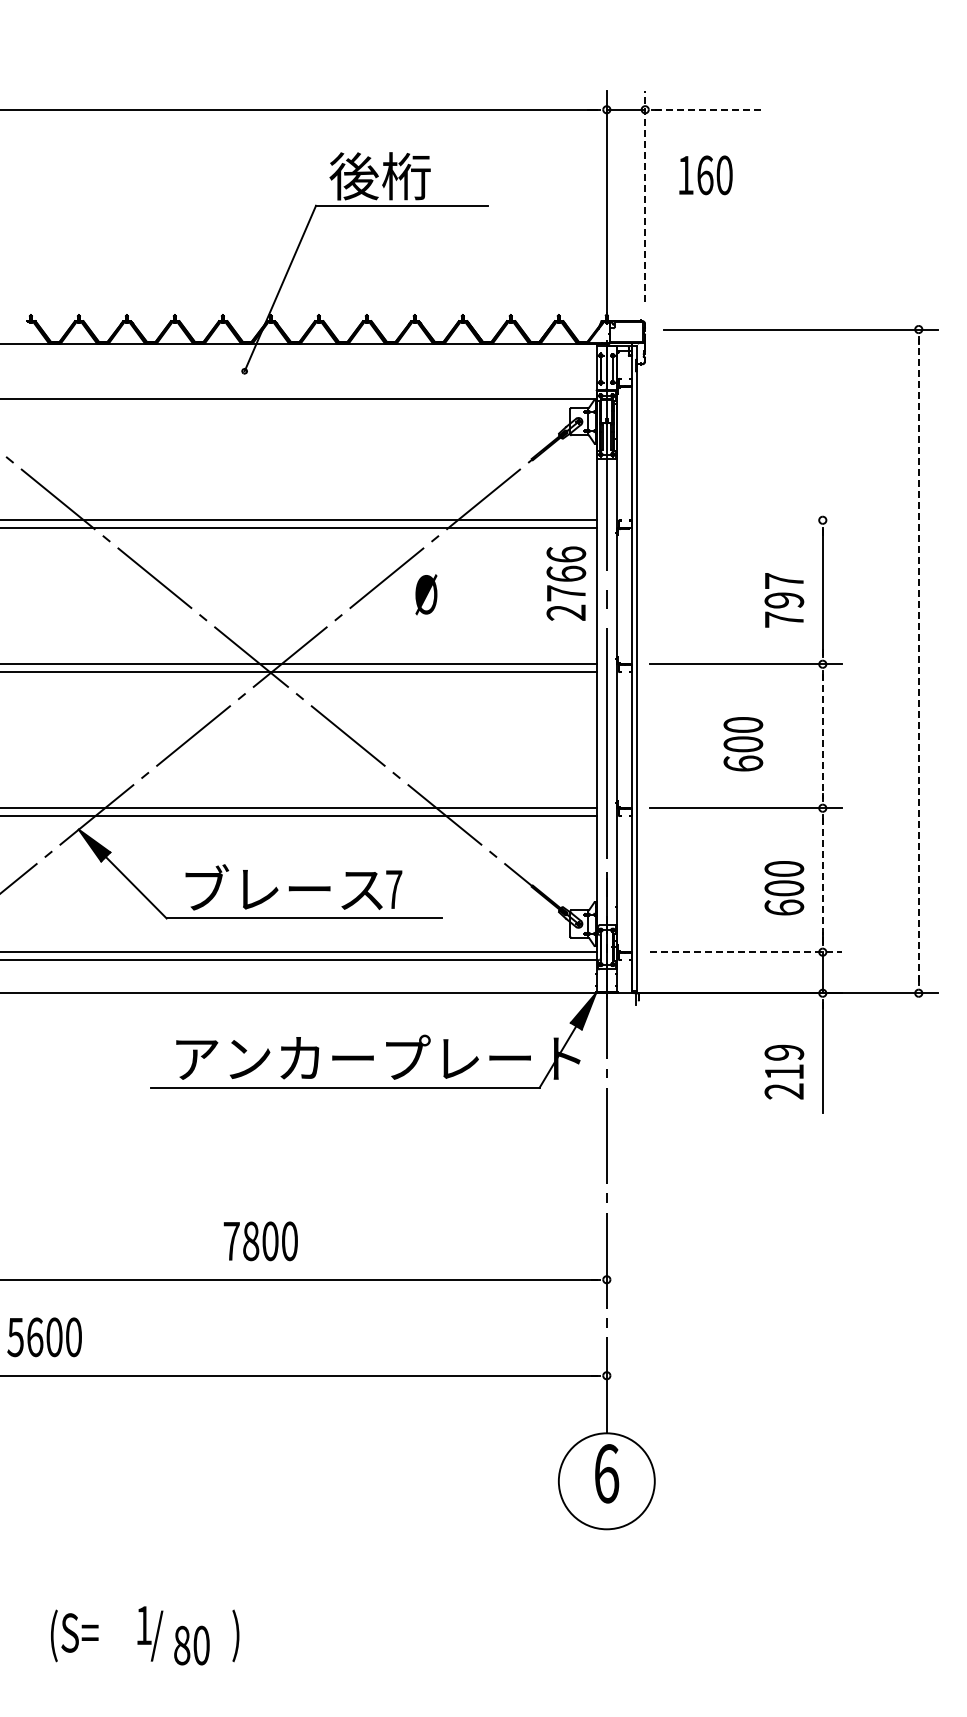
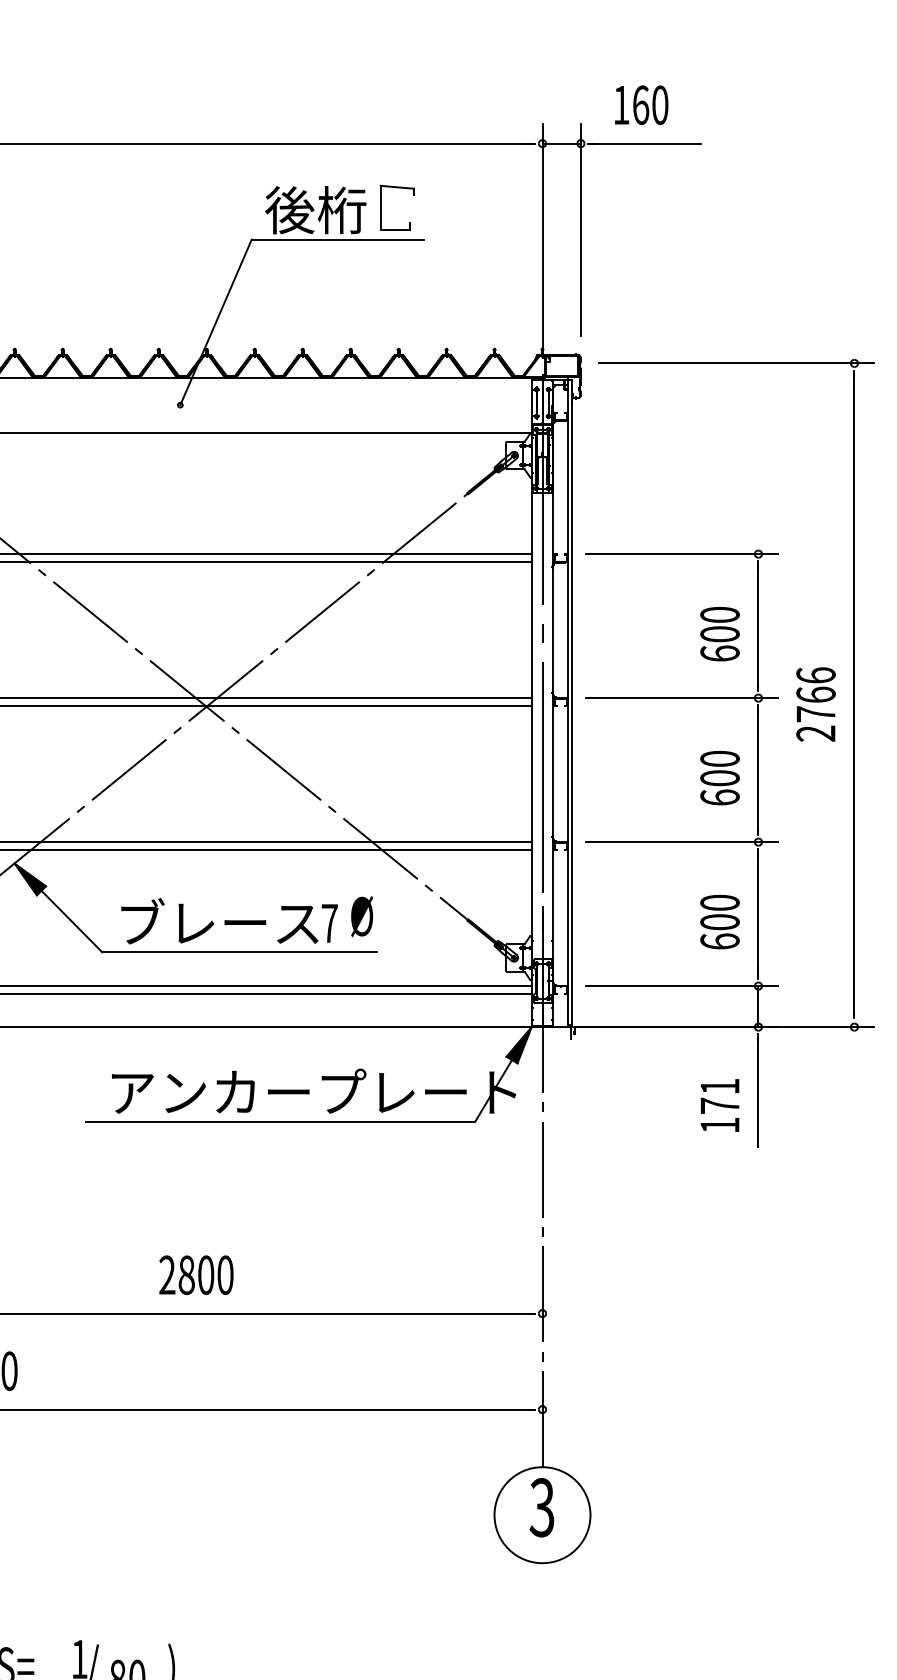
line: (710, 109) -> (646, 143), dashed -> solid
part: (445, 173) -> (381, 207), added
text: (705, 175) -> (641, 105), moved
line: (645, 196) -> (581, 230), dashed -> solid
line: (745, 520) -> (681, 554), added
text: (566, 583) -> (816, 704), moved
text: (426, 594) -> (362, 916), moved
text: (784, 600) -> (720, 634), 797 -> 600
line: (918, 660) -> (854, 694), dashed -> solid
line: (822, 736) -> (758, 770), dashed -> solid
text: (743, 744) -> (720, 778), moved
line: (822, 880) -> (758, 914), dashed -> solid
line: (746, 952) -> (682, 986), dashed -> solid
text: (784, 1071) -> (720, 1105), 219 -> 171
text: (231, 1240) -> (167, 1274), 7800 -> 2800
text: (606, 1473) -> (542, 1507), 6 -> 3

